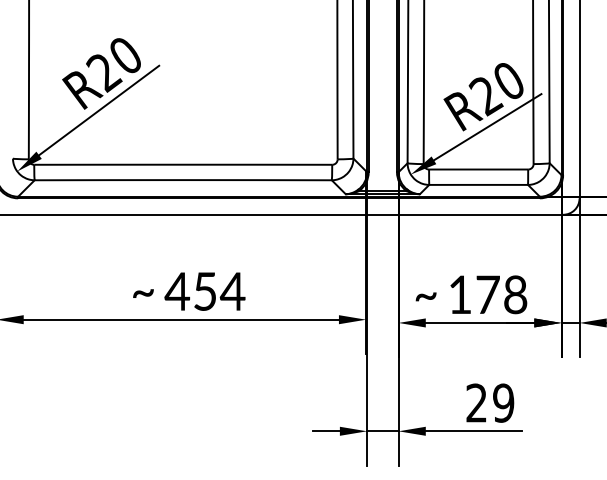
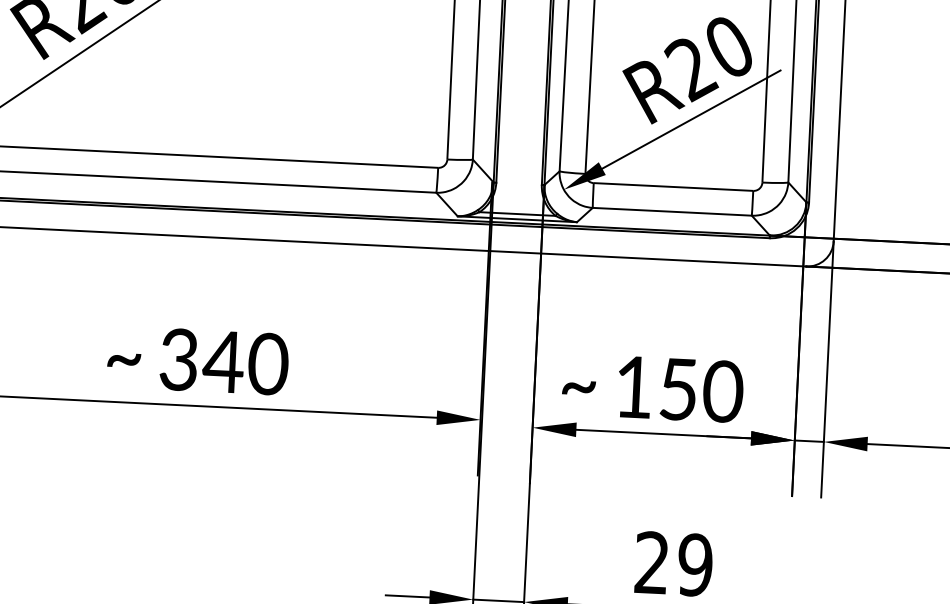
text: (204, 291) -> (222, 361), 454 -> 340
text: (502, 294) -> (702, 390), 178 -> 150

